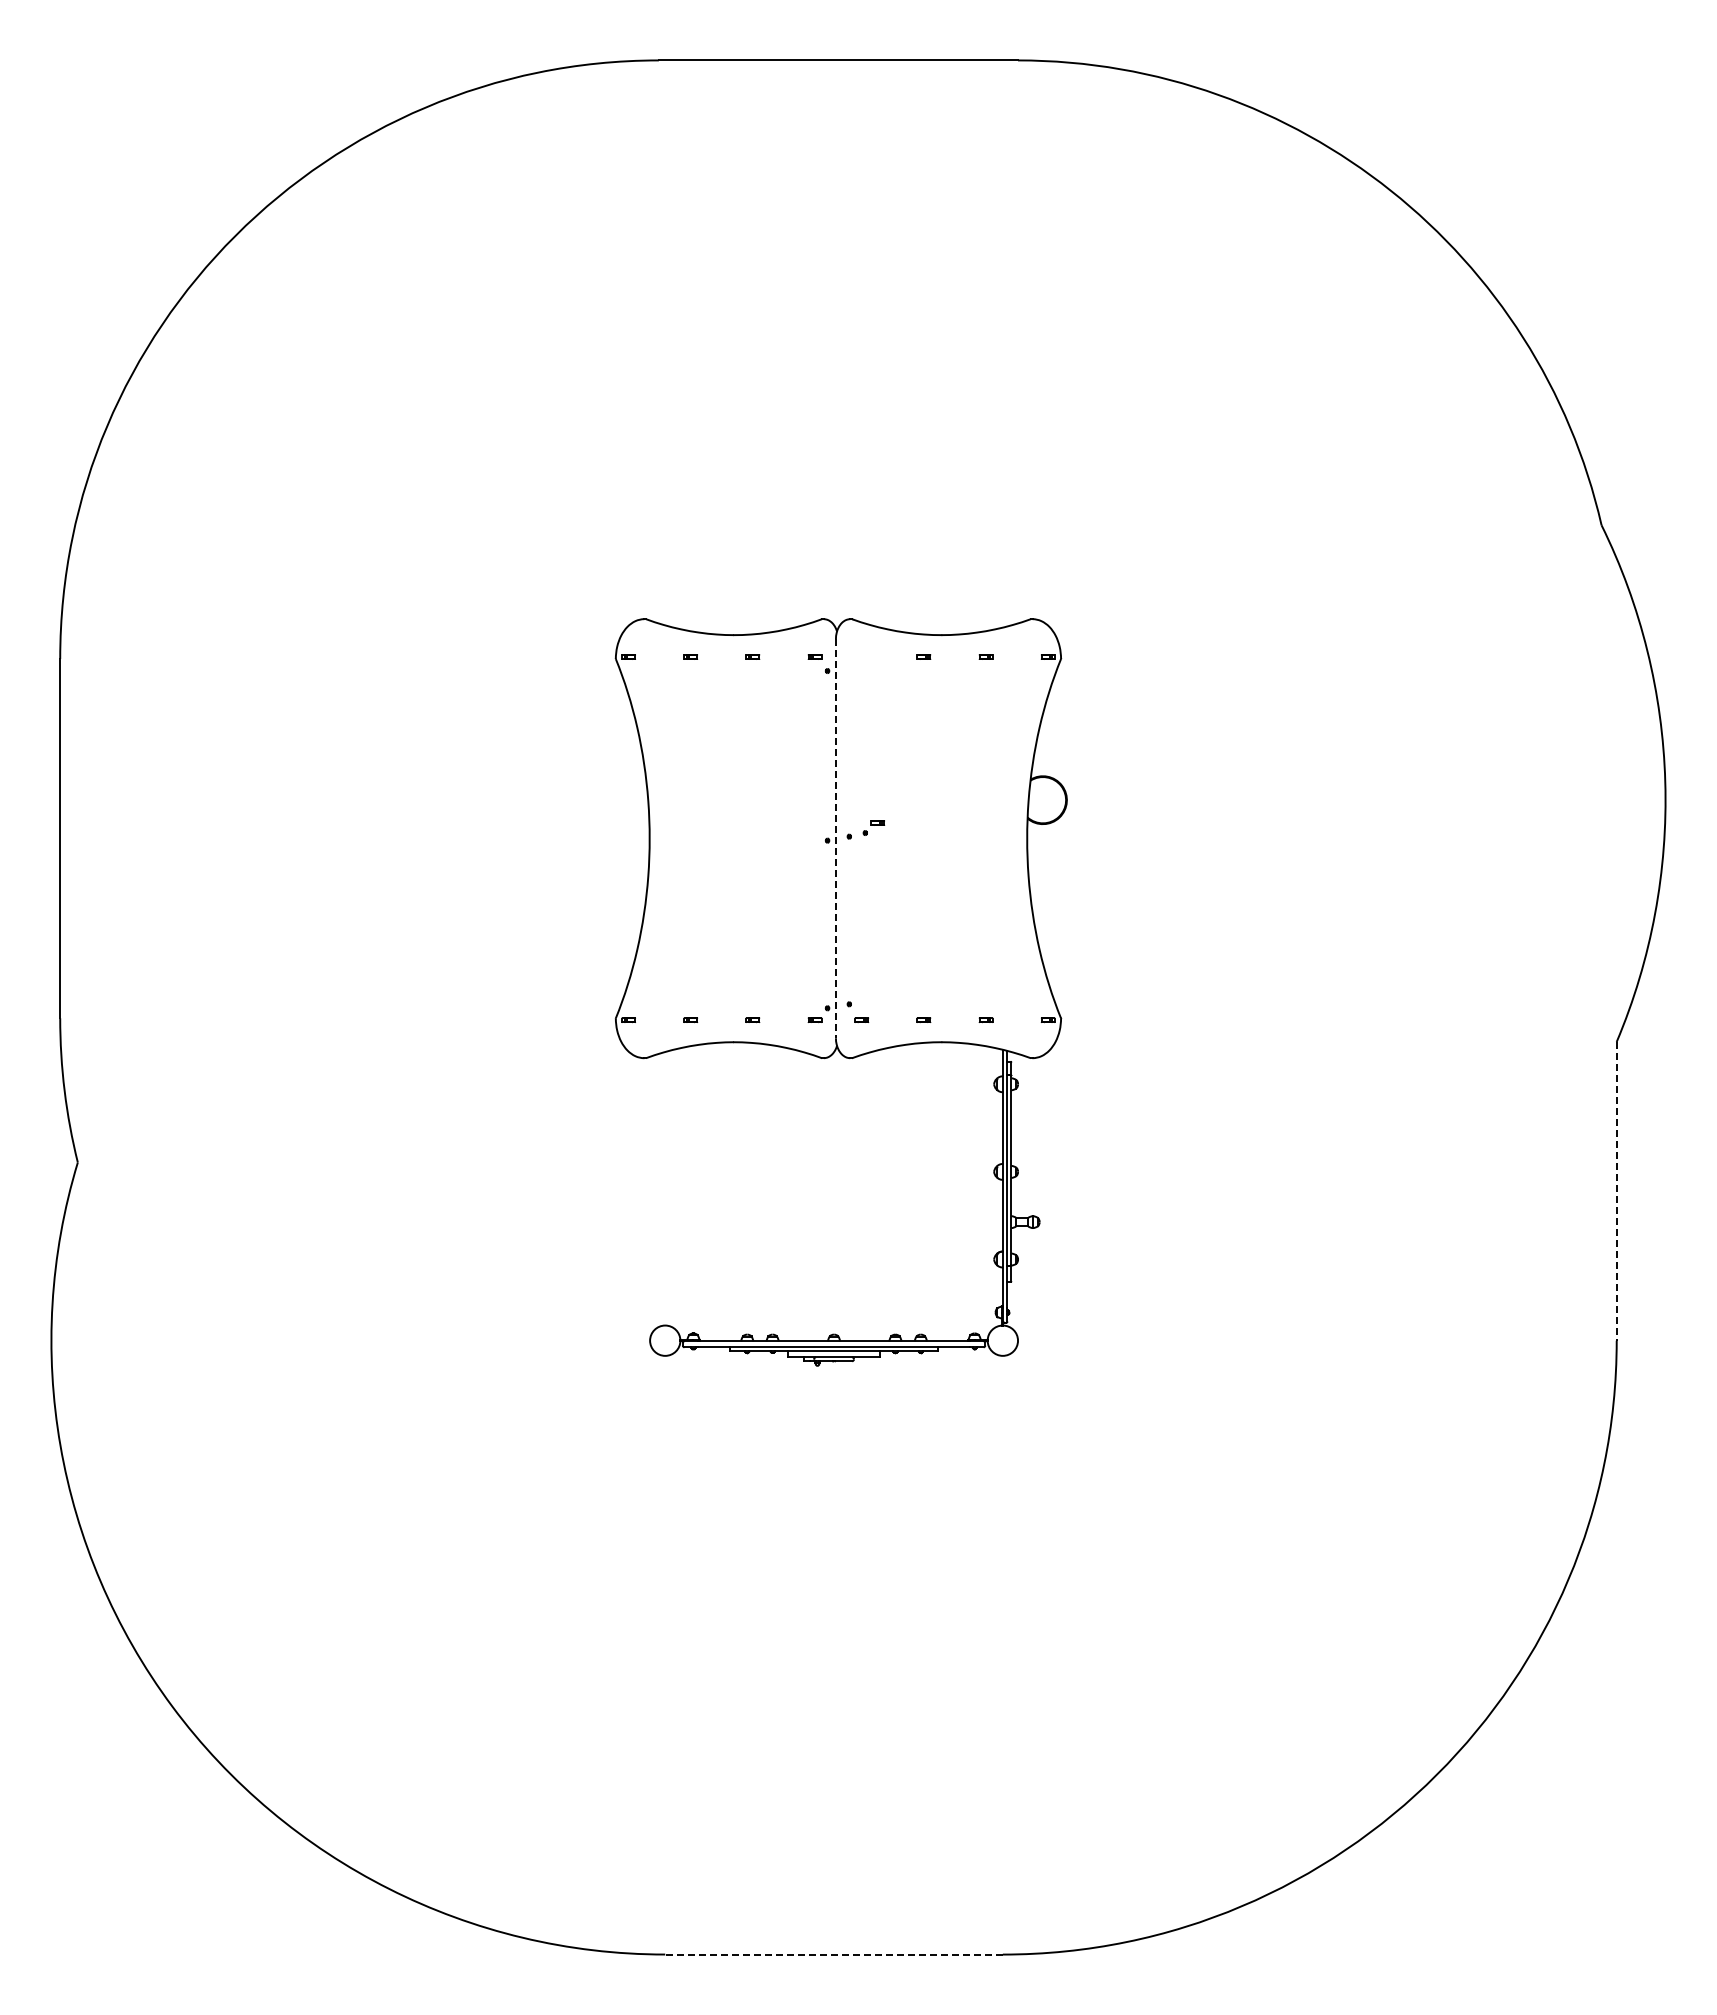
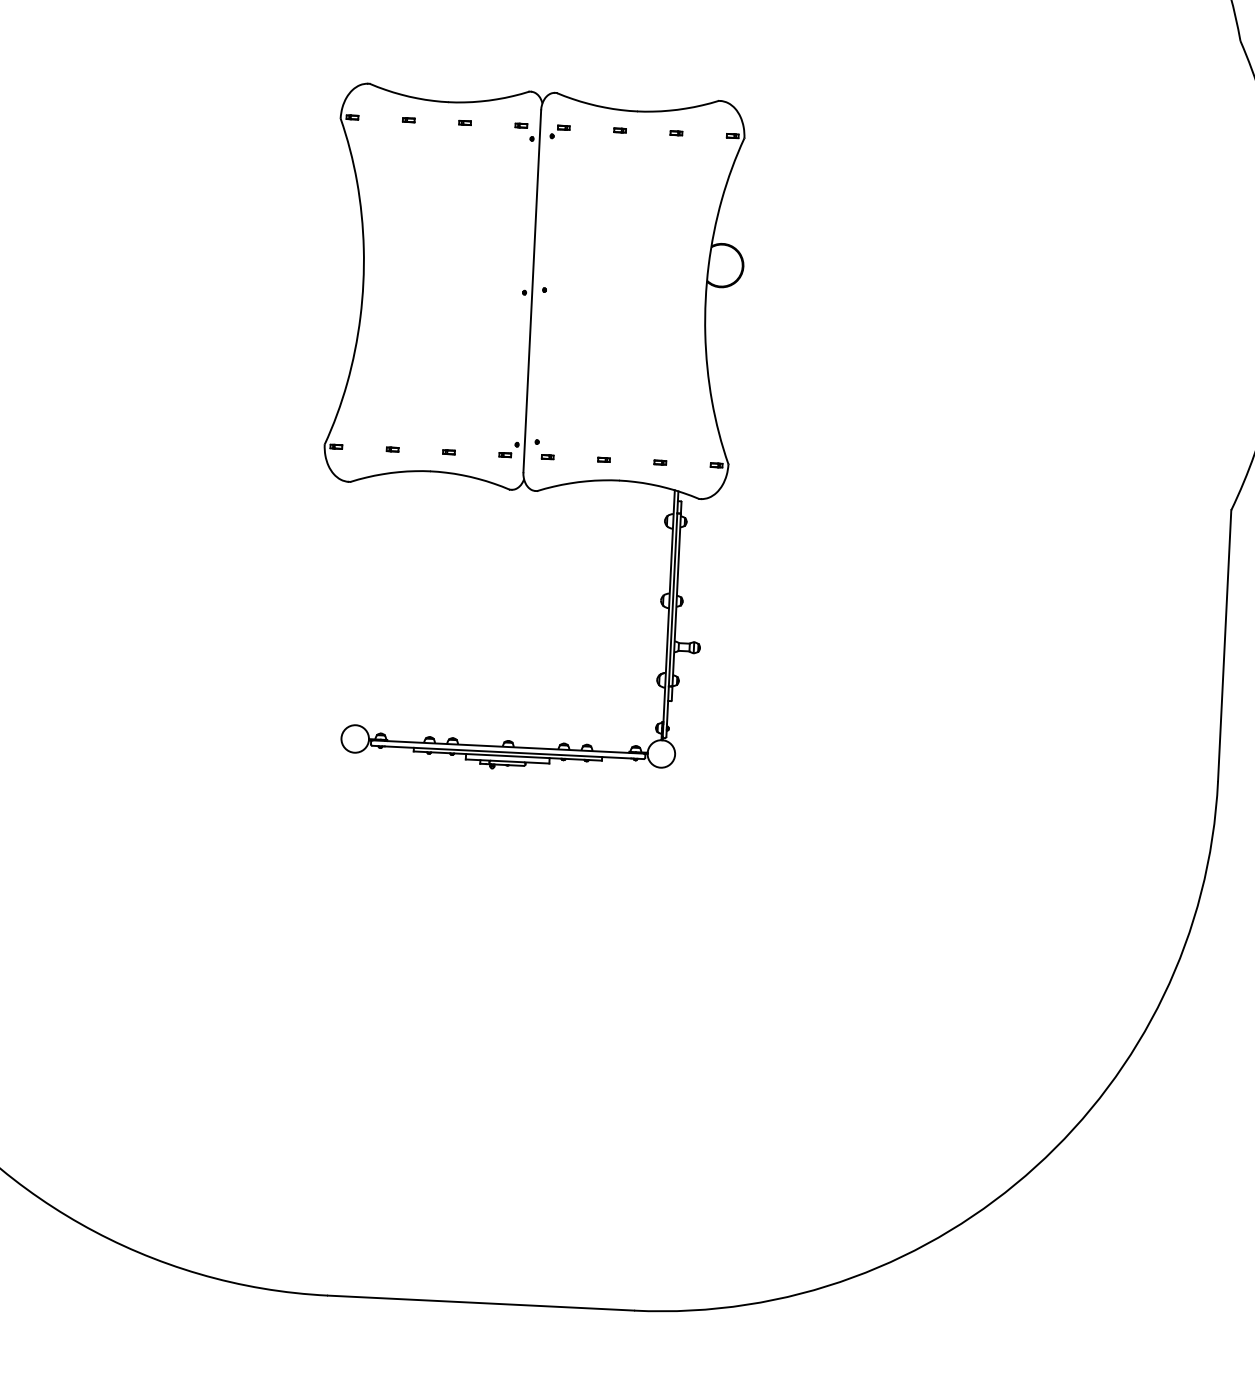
part: (873, 827) -> (559, 131), moved
line: (835, 838) -> (531, 291), dashed -> solid
line: (1616, 1191) -> (1224, 645), dashed -> solid
line: (834, 1954) -> (481, 1303), dashed -> solid

